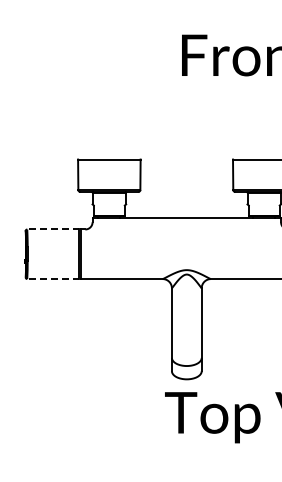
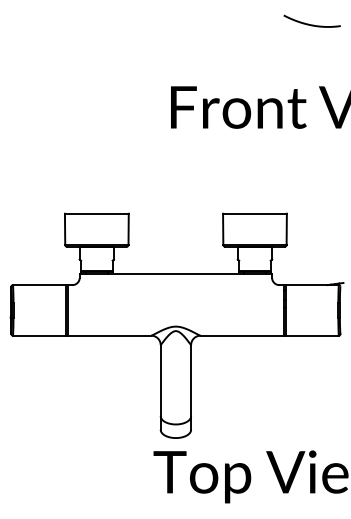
line: (53, 229) -> (39, 285), dashed -> solid
line: (53, 278) -> (39, 335), dashed -> solid

